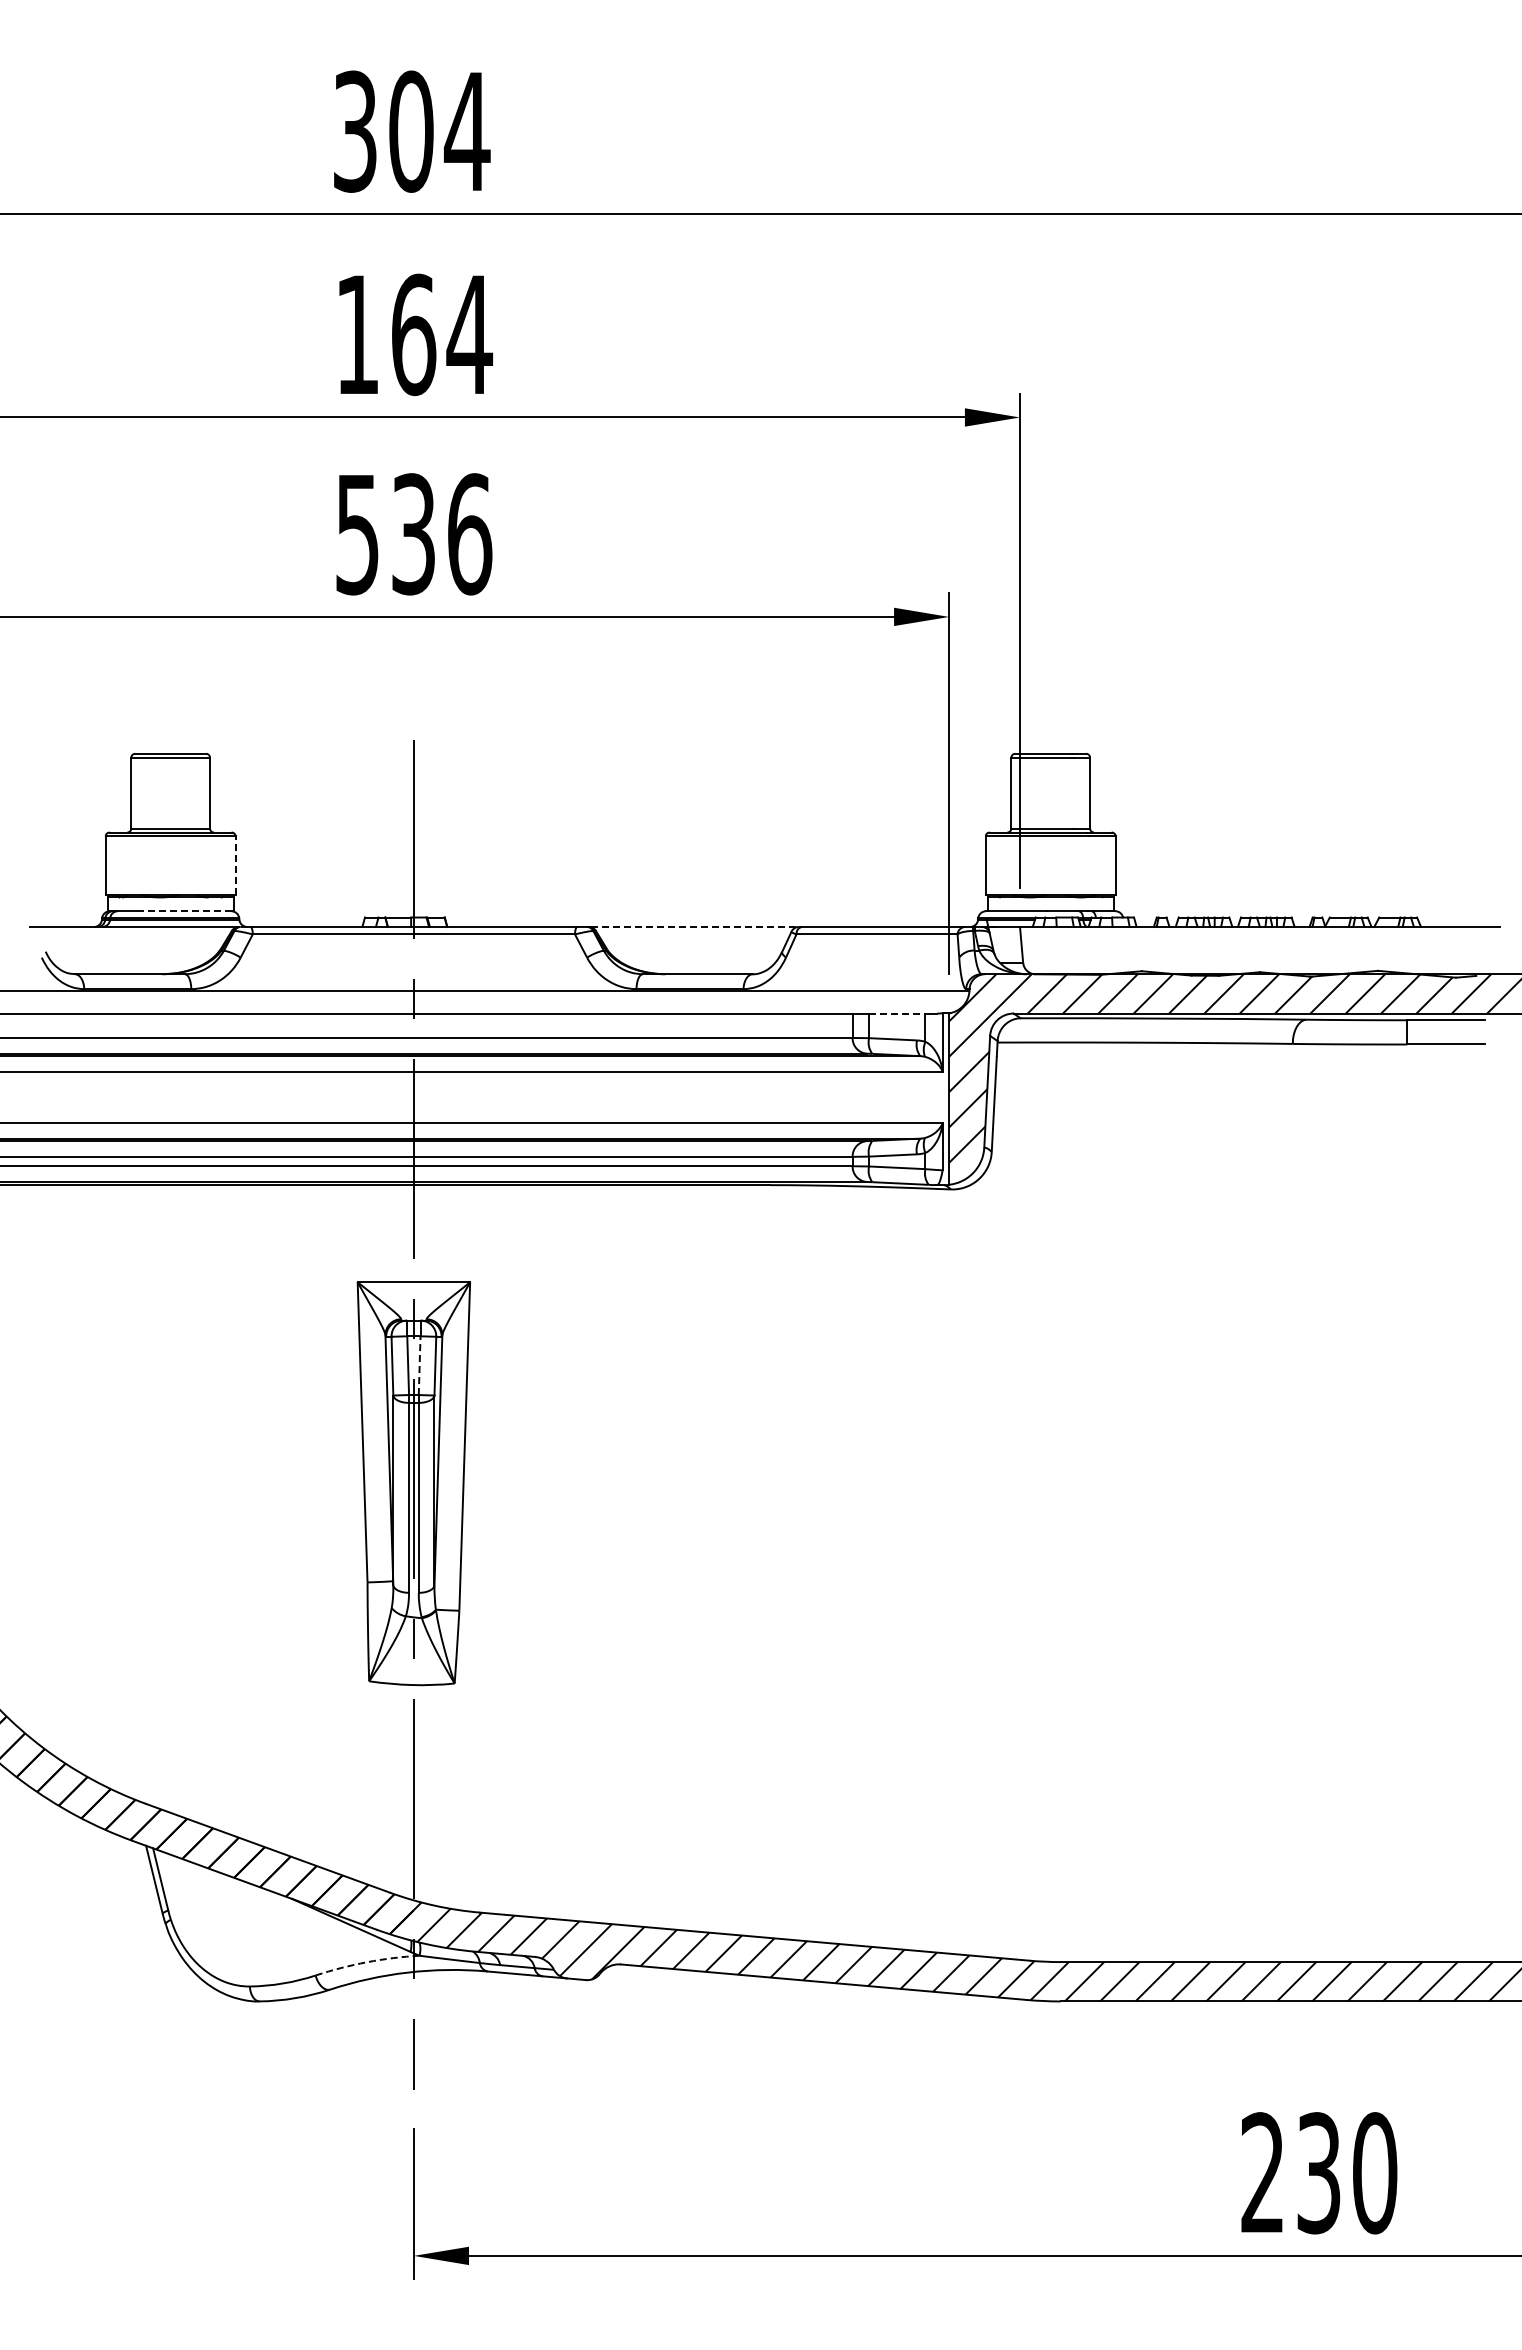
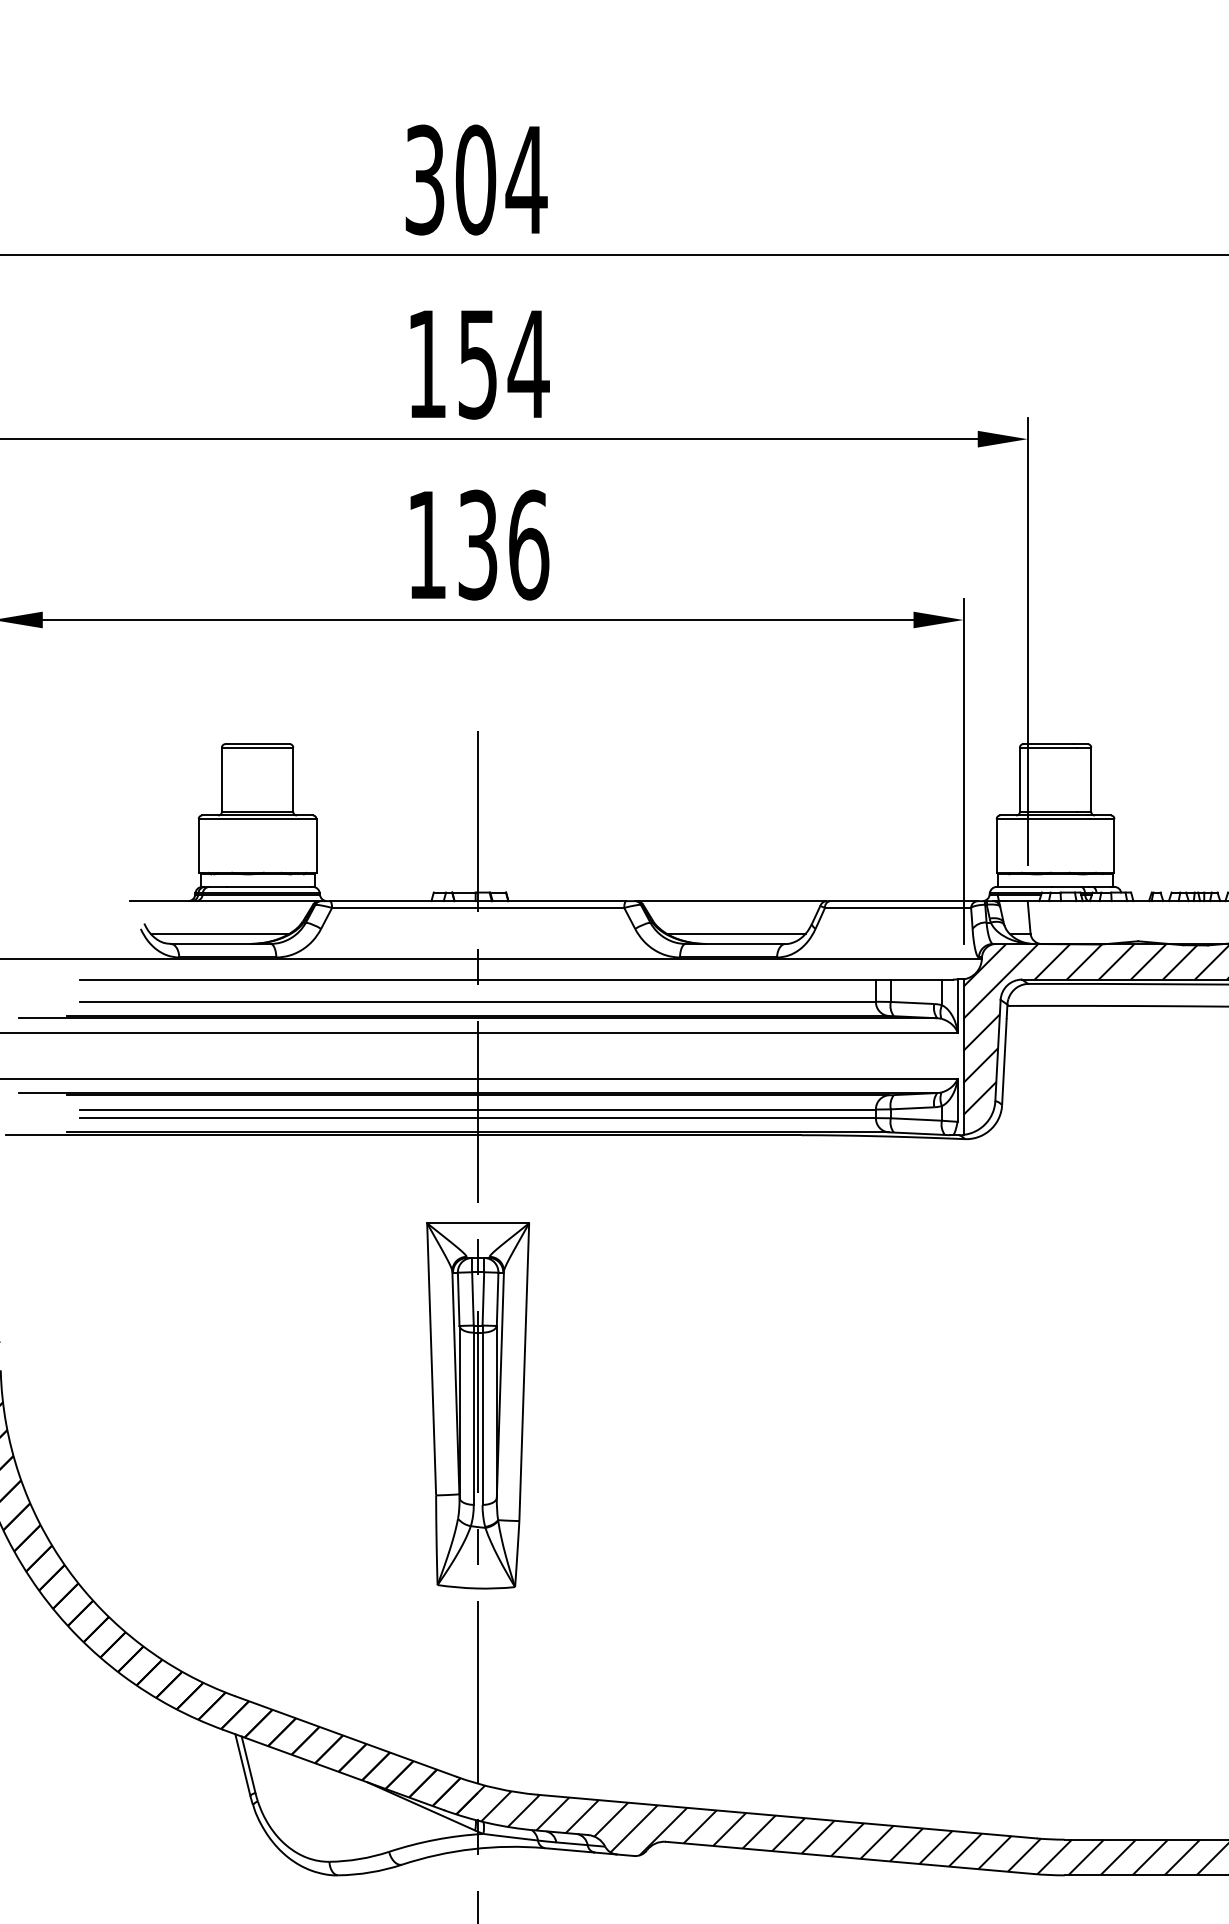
text: (414, 334) -> (478, 363), 164 -> 154
text: (357, 535) -> (427, 546), 536 -> 136
line: (235, 865) -> (316, 845), dashed -> solid
line: (183, 911) -> (269, 887), dashed -> solid
line: (694, 926) -> (732, 900), dashed -> solid
line: (128, 962) -> (219, 933), added
line: (698, 962) -> (736, 933), added
line: (897, 1013) -> (916, 979), dashed -> solid
line: (419, 1365) -> (483, 1298), dashed -> solid
arc: (366, 1962) -> (435, 1840), dashed -> solid

